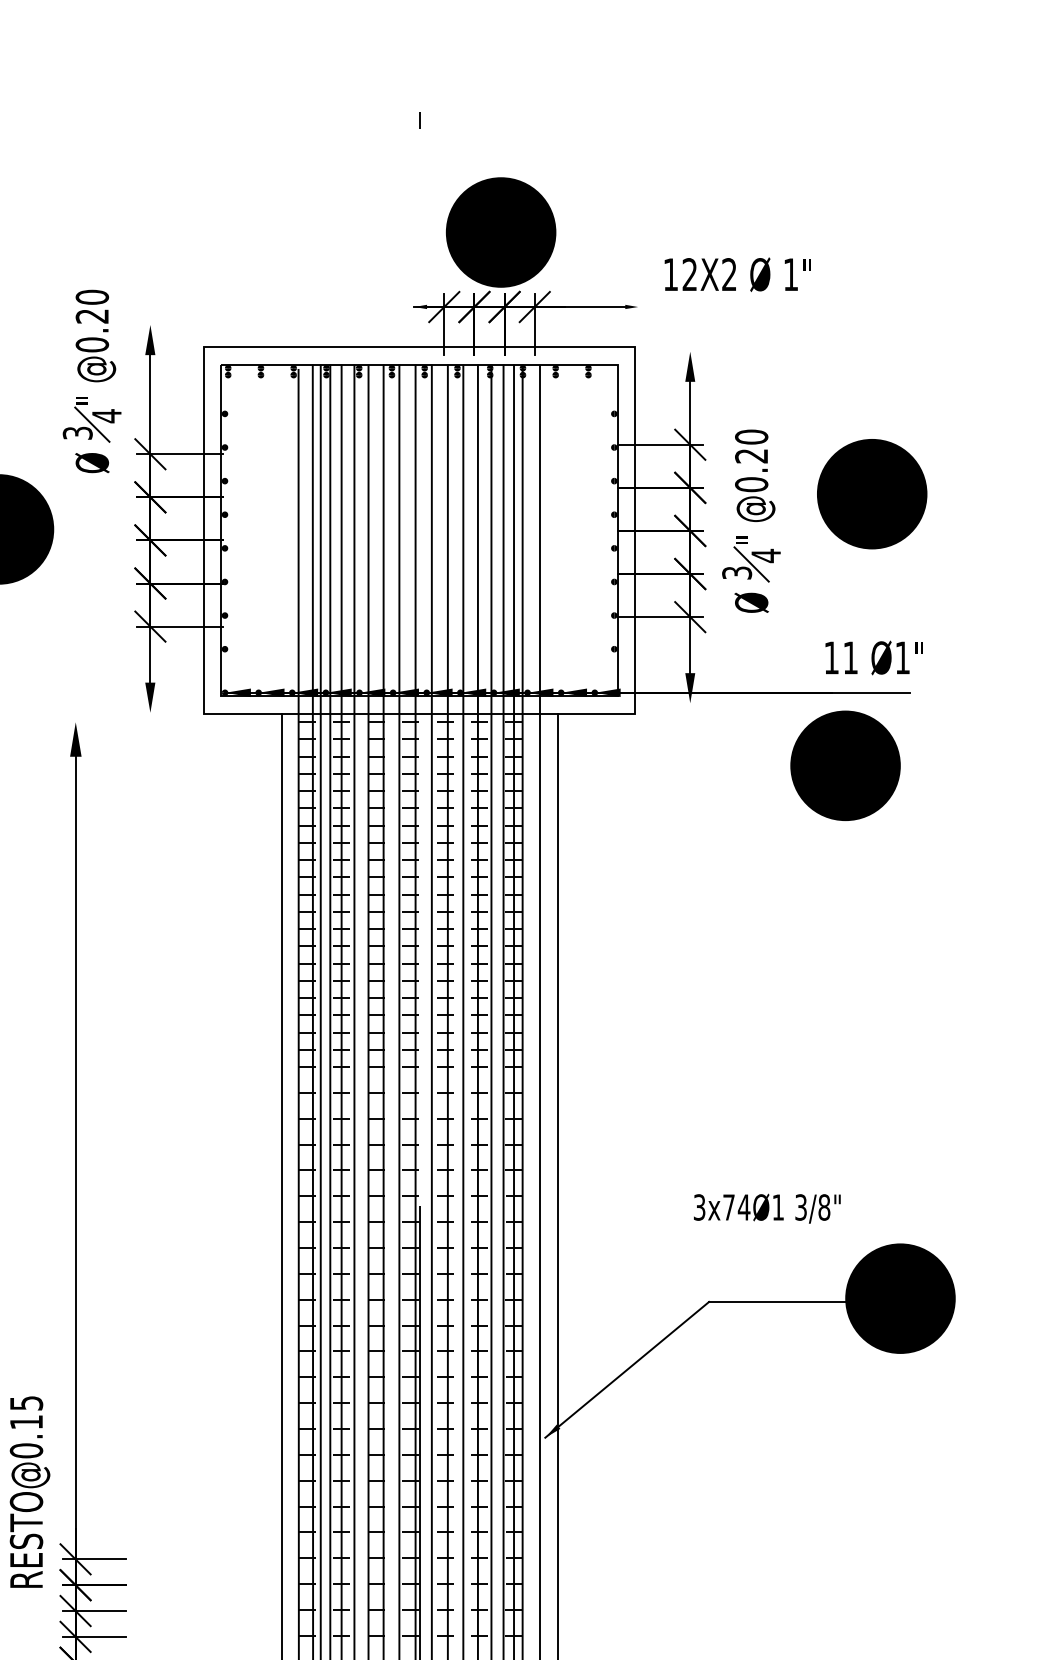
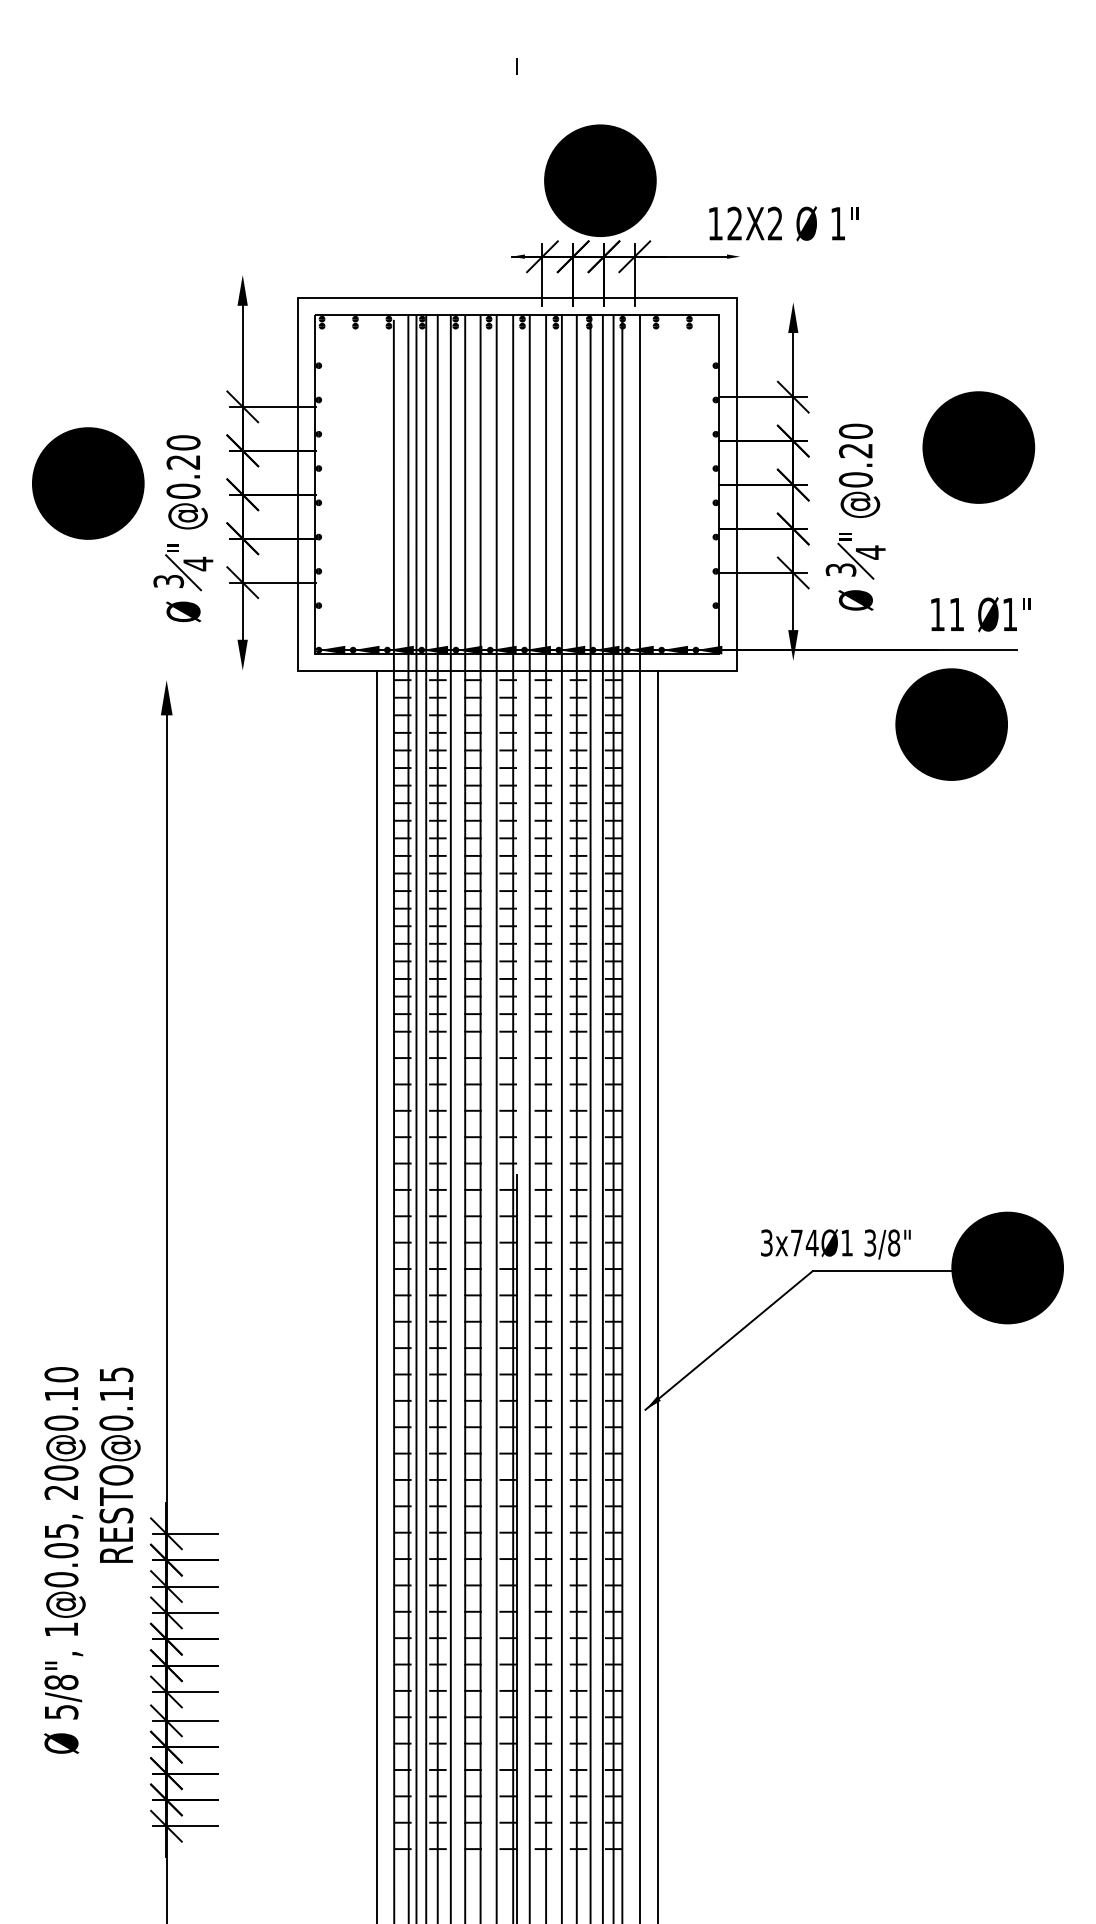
text: (737, 274) -> (783, 223), moved
part: (92, 381) -> (183, 528), moved
part: (751, 520) -> (855, 516), moved
text: (766, 1208) -> (835, 1244), moved

